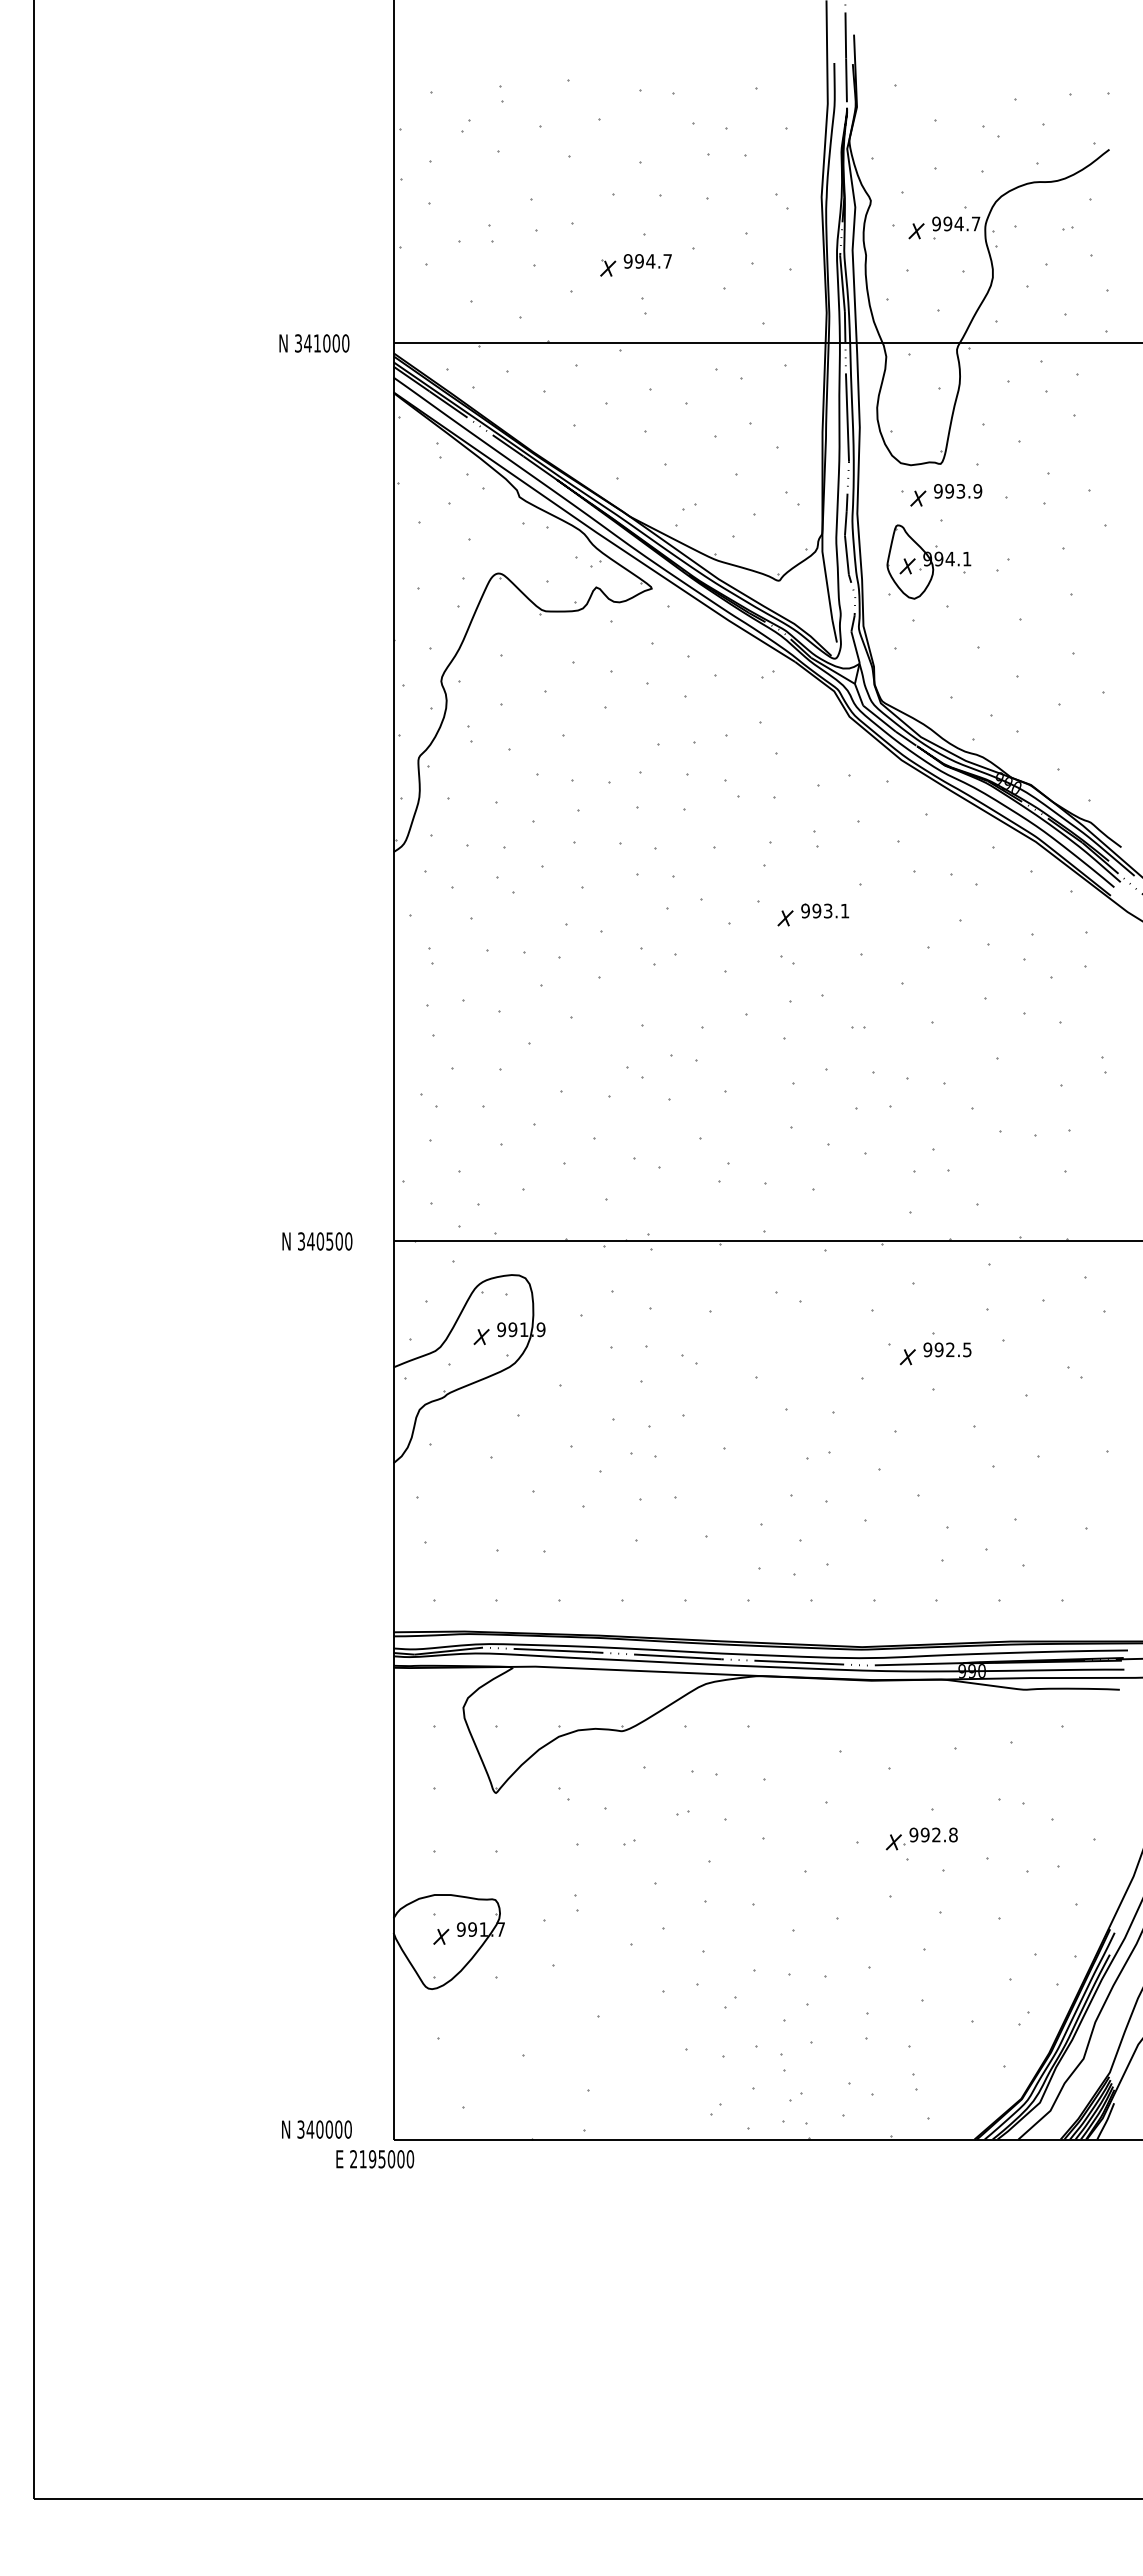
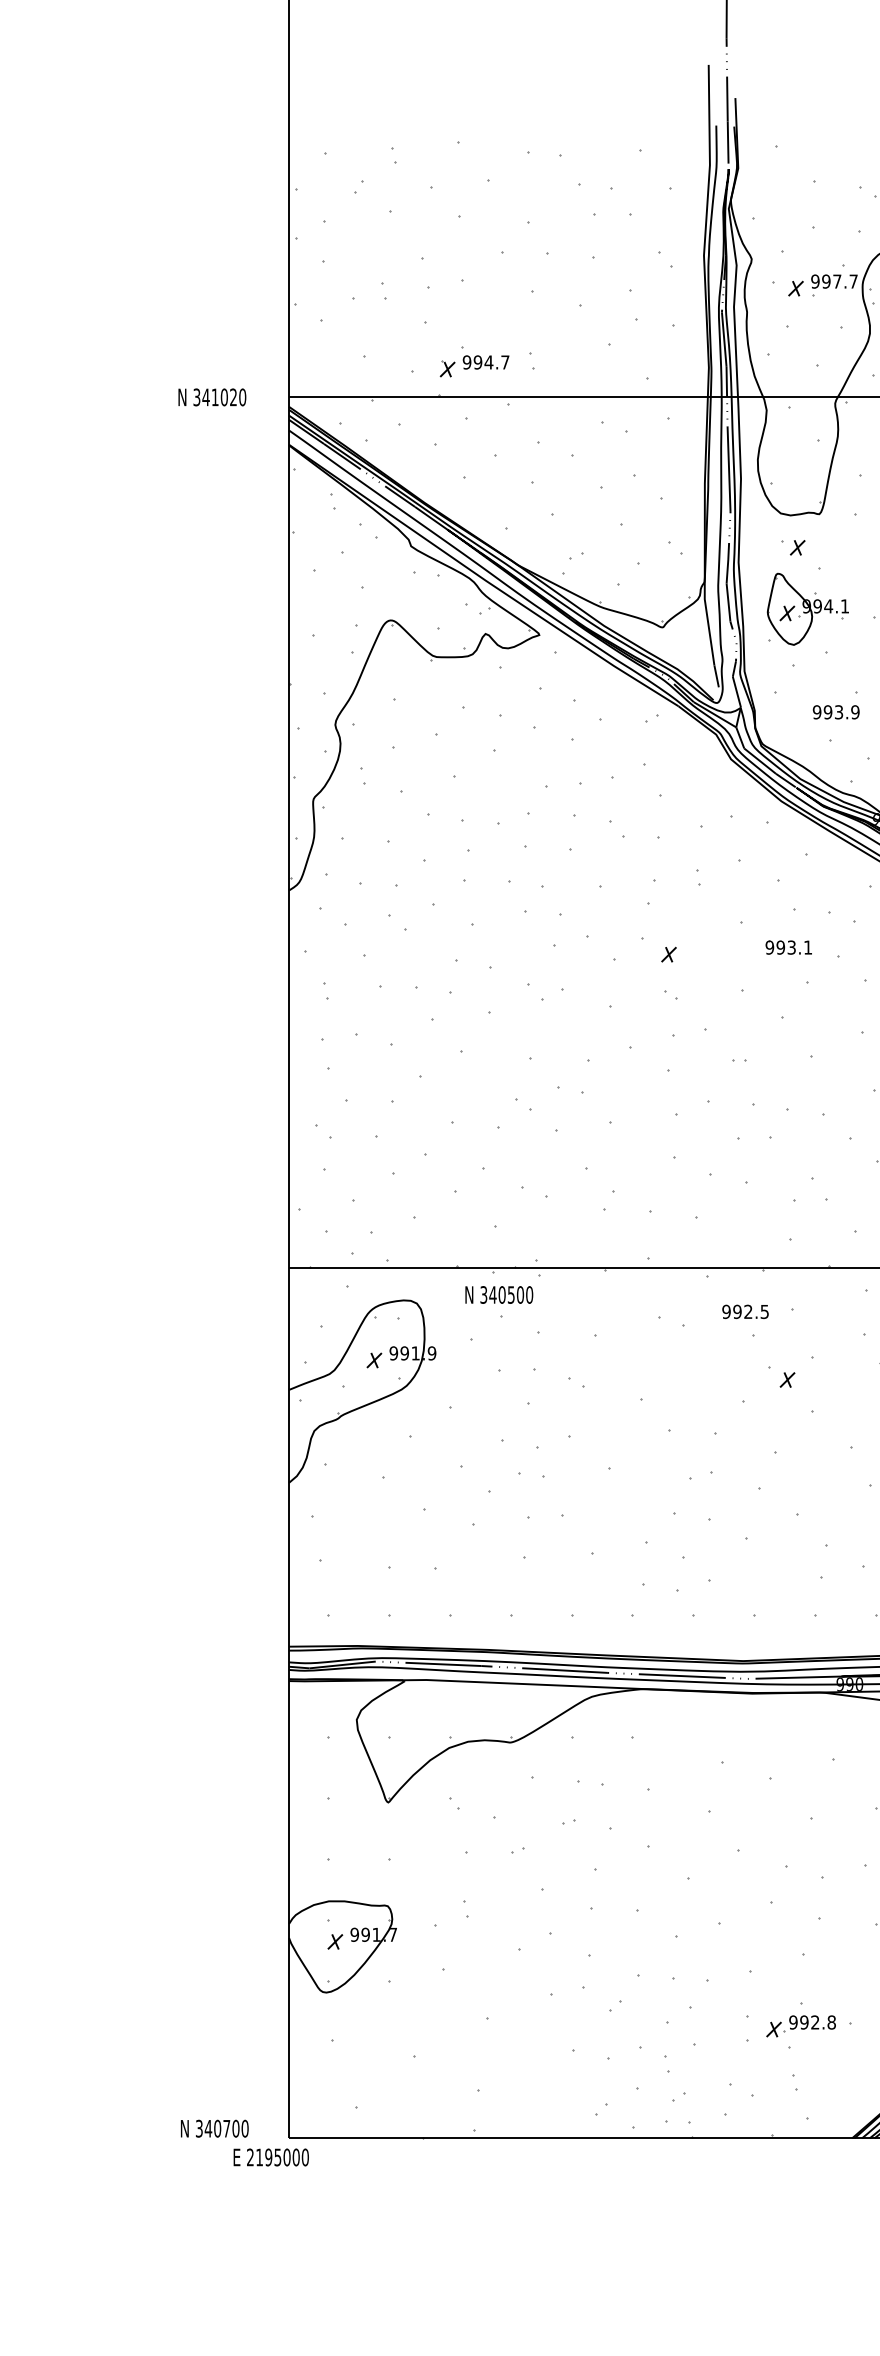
text: (958, 223) -> (836, 281), 994.7 -> 997.7
part: (635, 265) -> (474, 366), moved
text: (335, 343) -> (232, 397), 341000 -> 341020
text: (958, 491) -> (836, 712), moved
part: (825, 910) -> (789, 947), moved
text: (317, 1241) -> (499, 1295), moved
text: (947, 1349) -> (745, 1311), moved
part: (921, 1838) -> (800, 2025), moved
text: (329, 2129) -> (226, 2128), 340000 -> 340700

